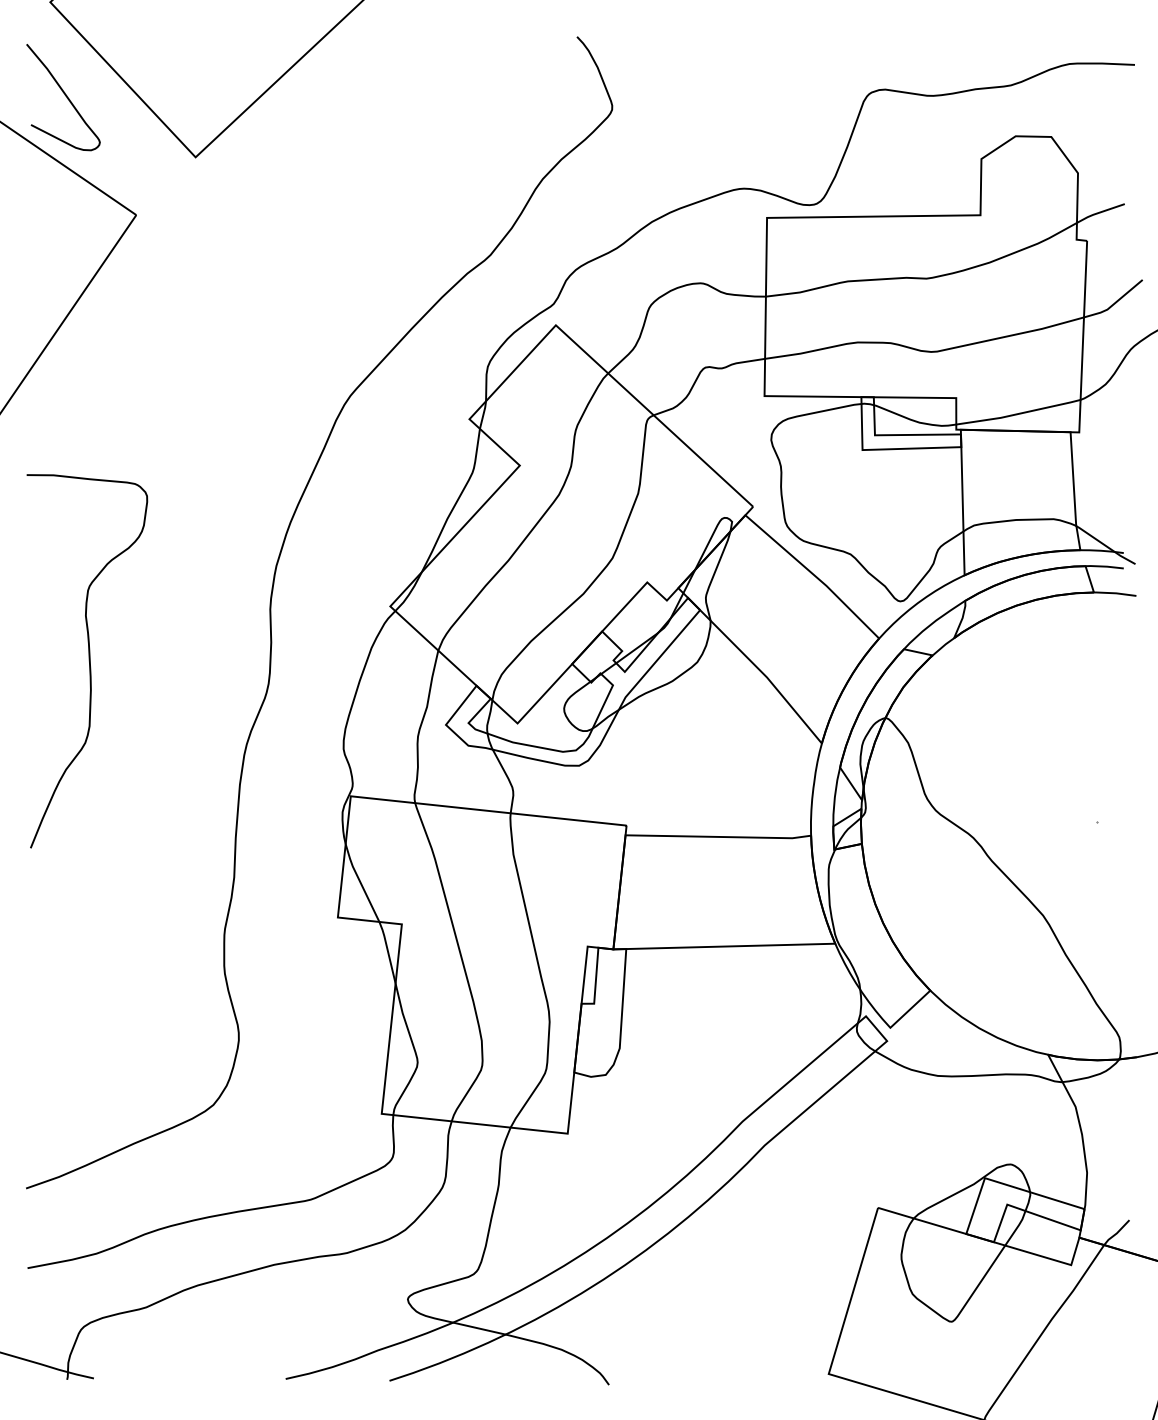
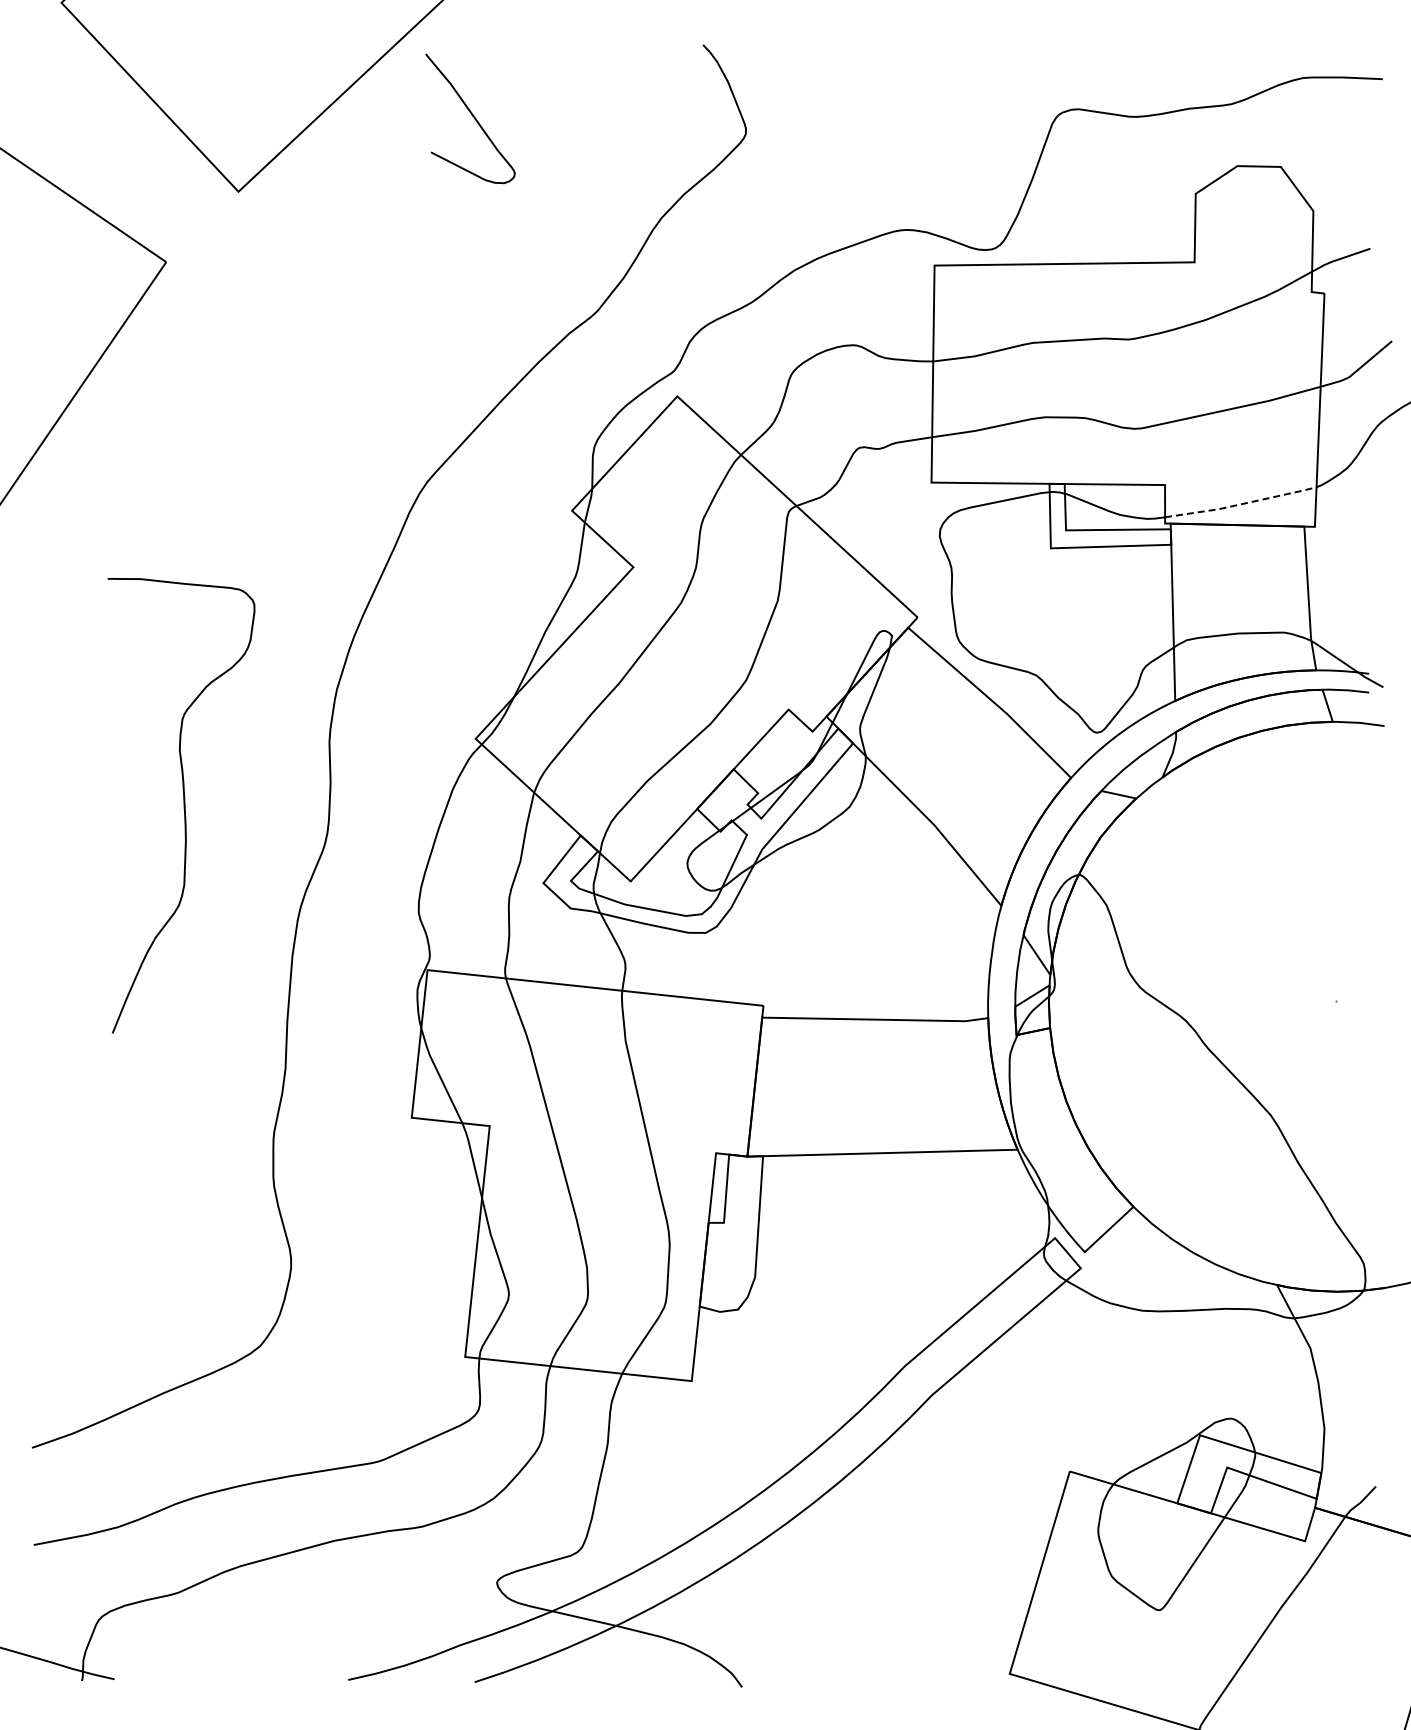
curve: (65, 95) -> (472, 116), moved
line: (1019, 414) -> (1241, 504), solid -> dashed
curve: (88, 661) -> (183, 805), moved

